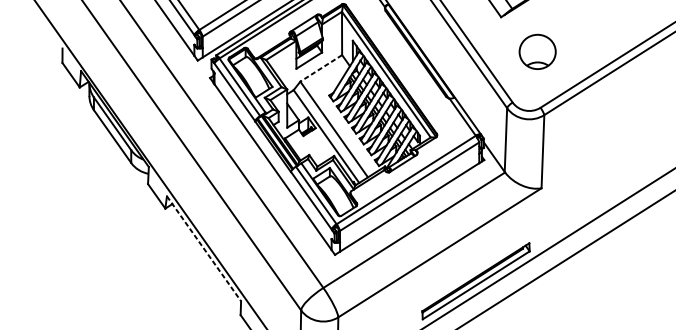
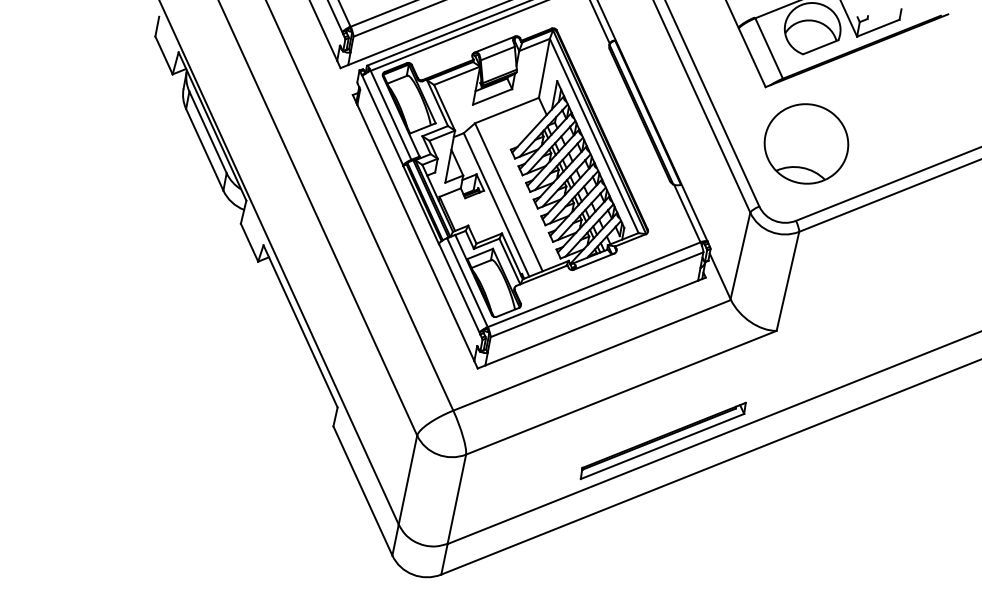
part: (537, 51) -> (806, 143), size x1.67
line: (320, 68) -> (506, 110), dashed -> solid
line: (203, 248) -> (300, 326), dashed -> solid

